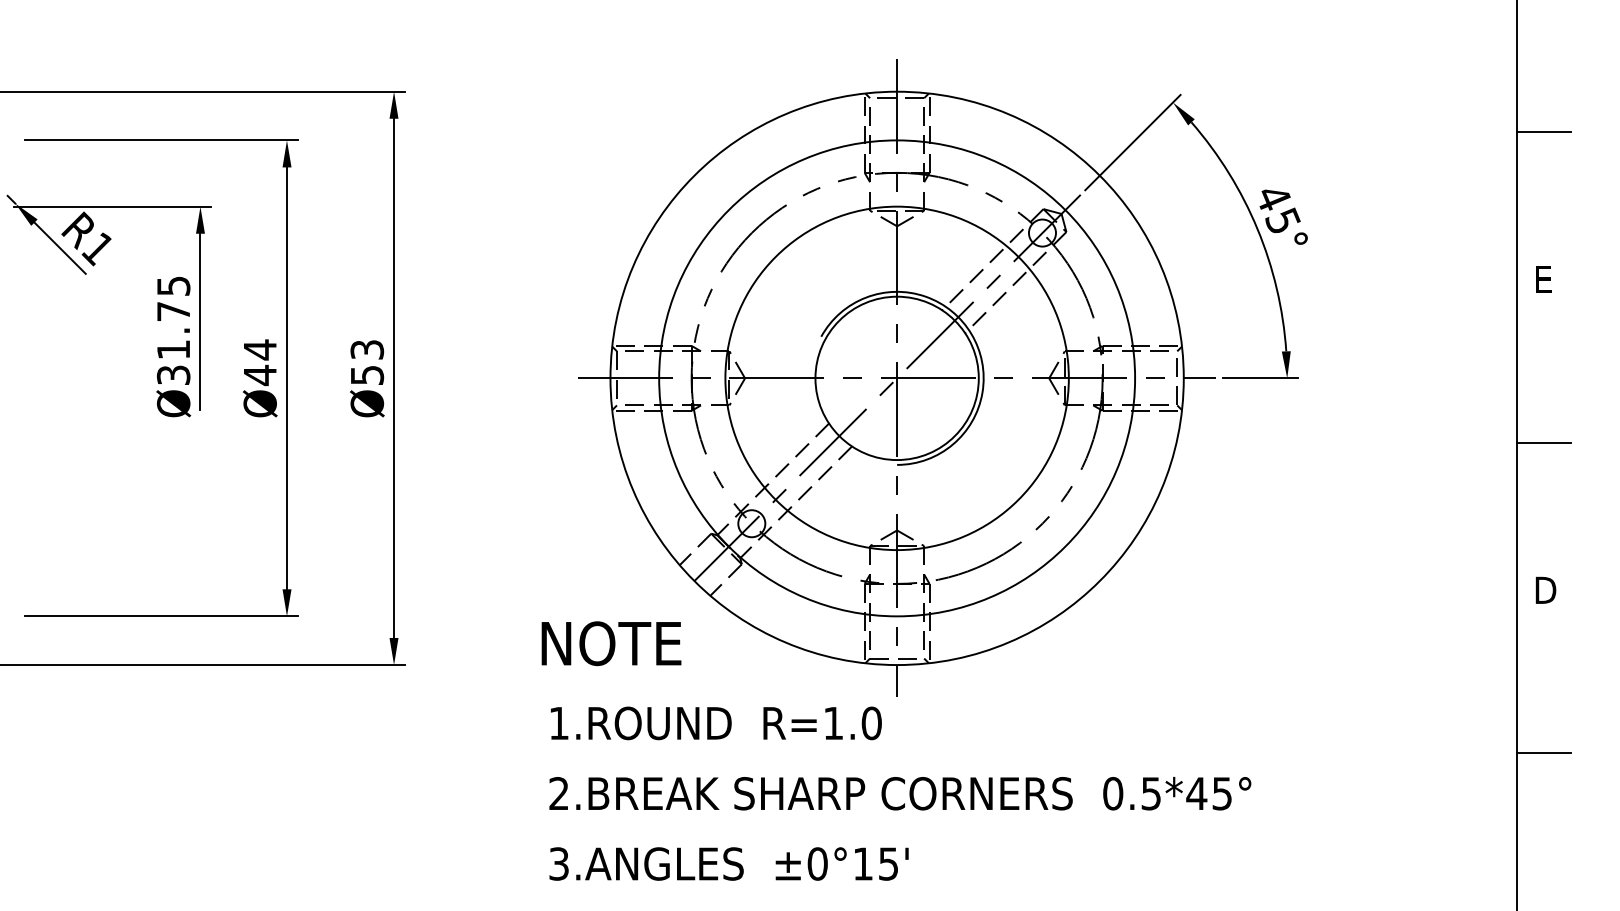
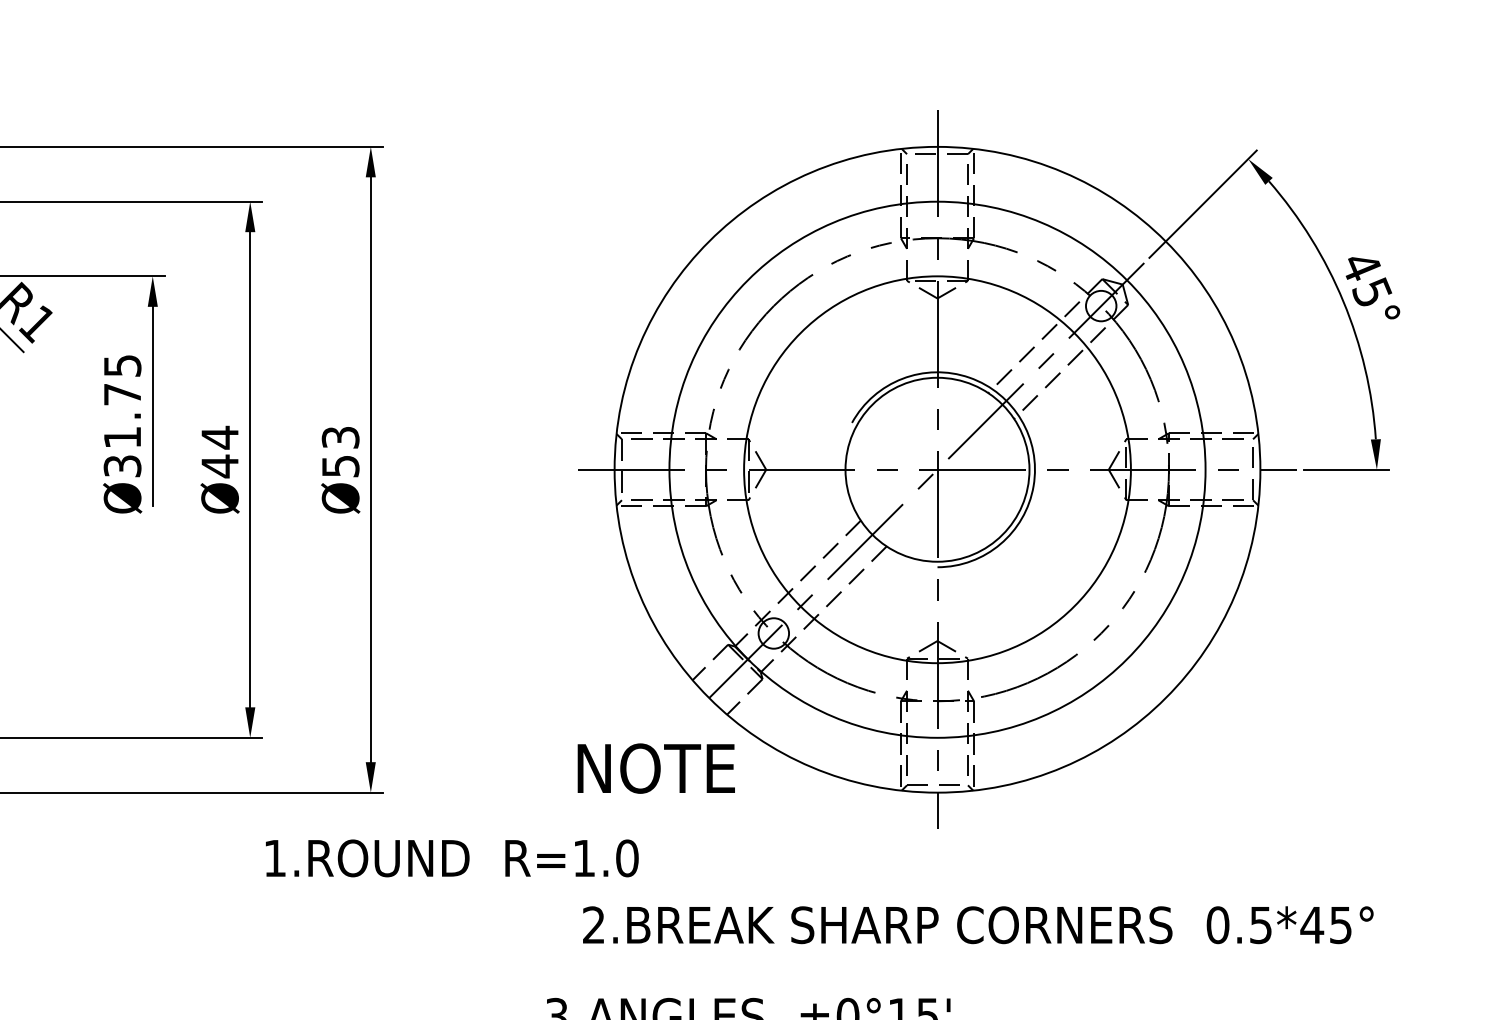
text: (611, 643) -> (656, 768), moved
text: (716, 723) -> (452, 858), moved
text: (900, 793) -> (978, 924), moved

